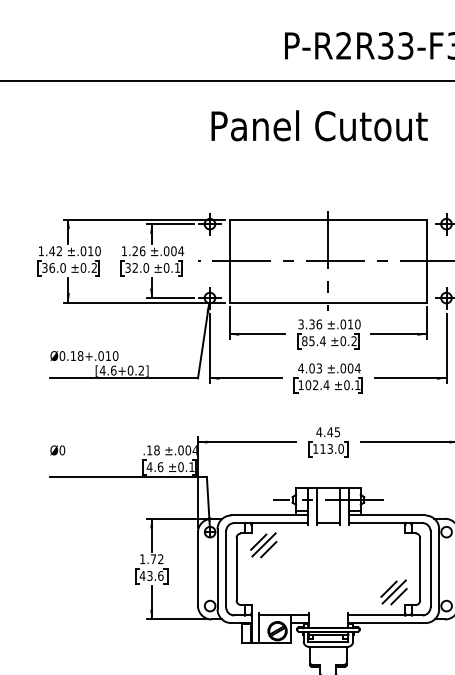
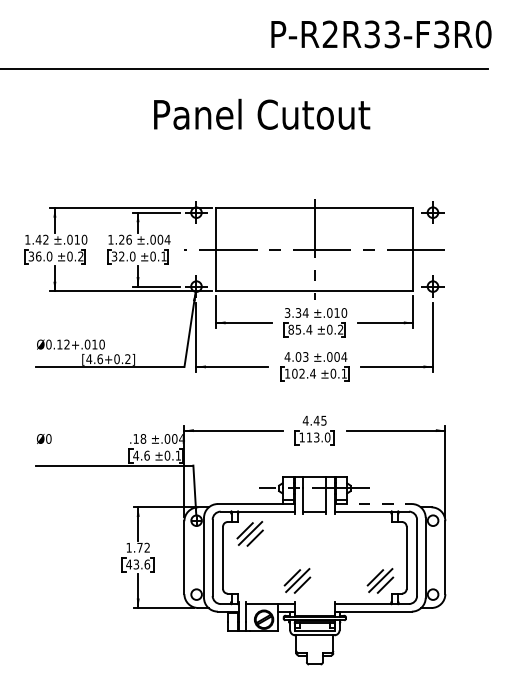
text: (320, 124) -> (262, 113), moved
text: (319, 323) -> (305, 312), 3.36 -> 3.34
text: (80, 355) -> (66, 344), Ø0.18+.010 -> Ø0.12+.010
line: (387, 515) -> (373, 504), solid -> dashed
part: (311, 591) -> (297, 580), added

